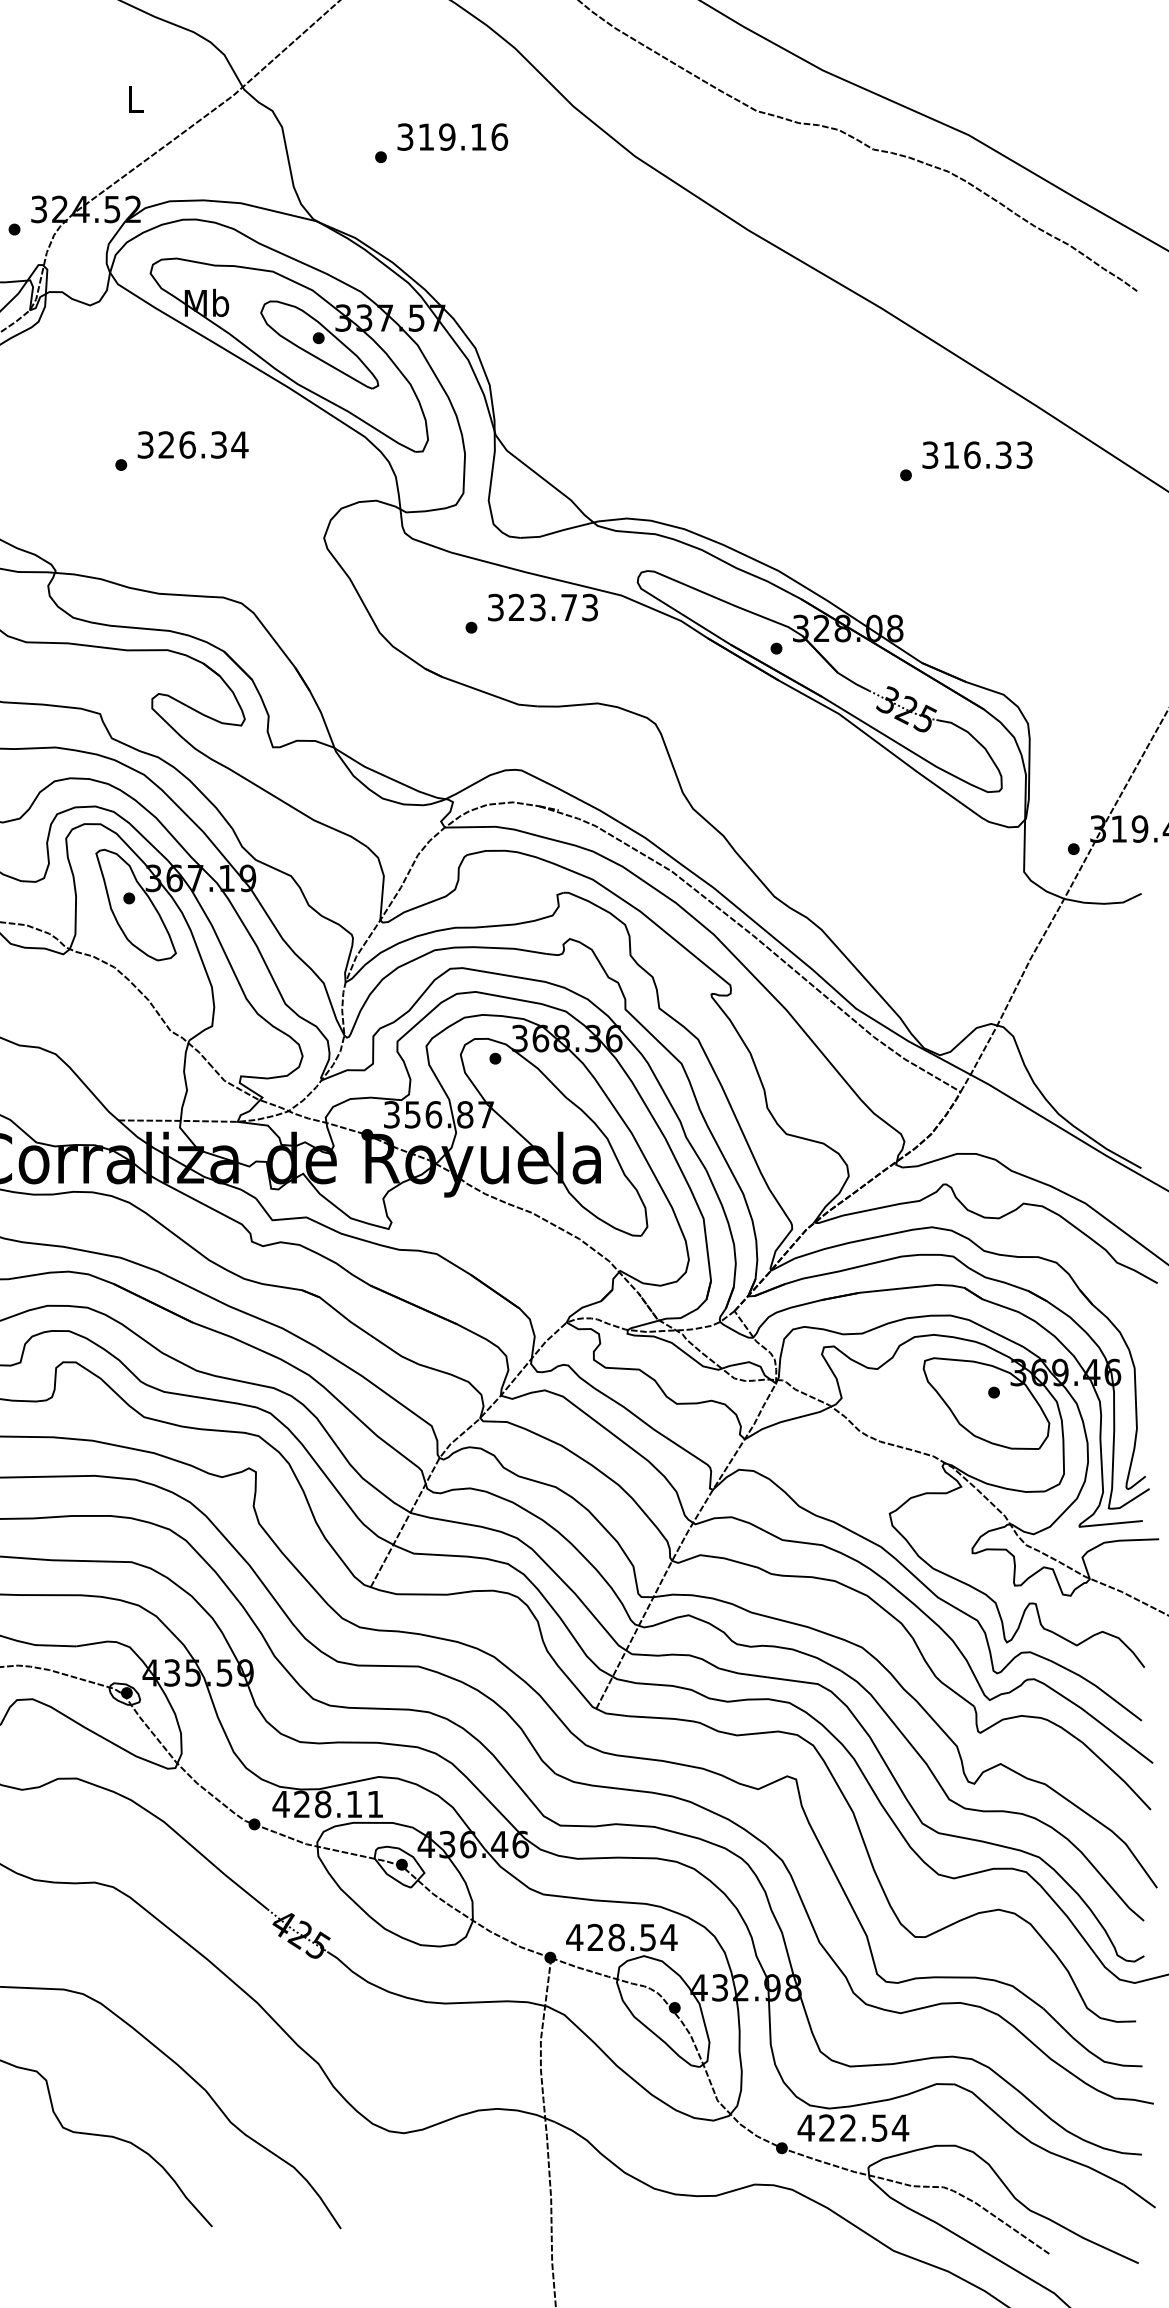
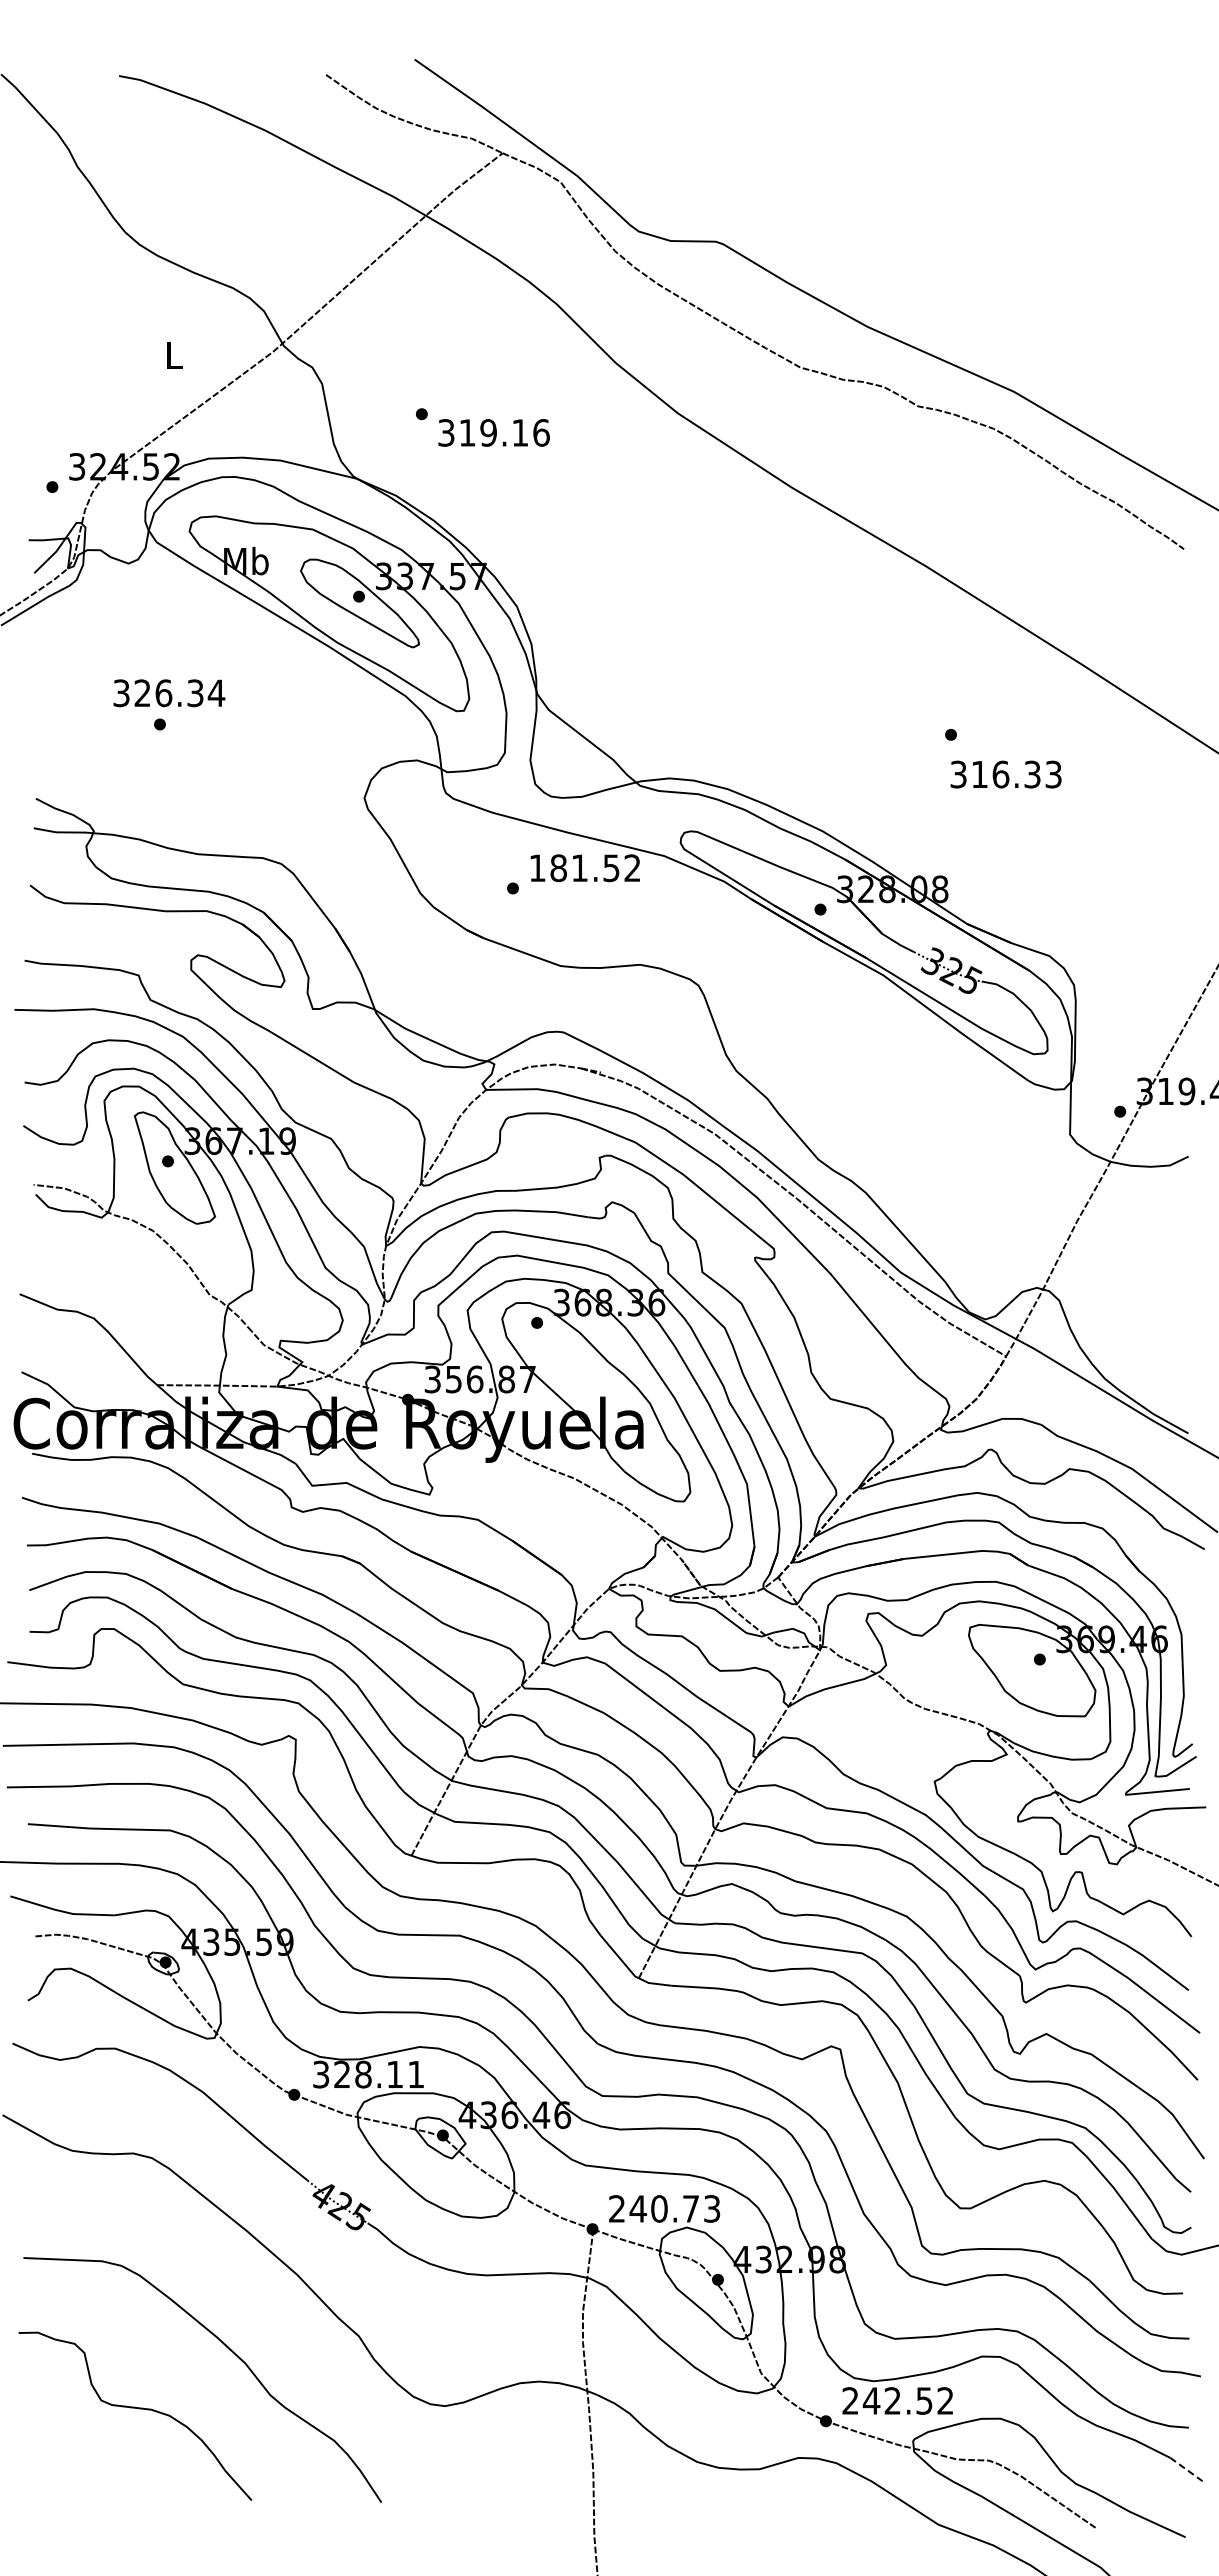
text: (452, 136) -> (493, 432), moved
text: (193, 445) -> (169, 693), moved
text: (976, 455) -> (1005, 774), moved
text: (542, 607) -> (584, 868), 323.73 -> 181.52
text: (280, 1804) -> (320, 2074), 428.11 -> 328.11
text: (621, 1937) -> (664, 2208), 428.54 -> 240.73
text: (852, 2127) -> (897, 2400), 422.54 -> 242.52
line: (1139, 2196) -> (1186, 2469), solid -> dashed

